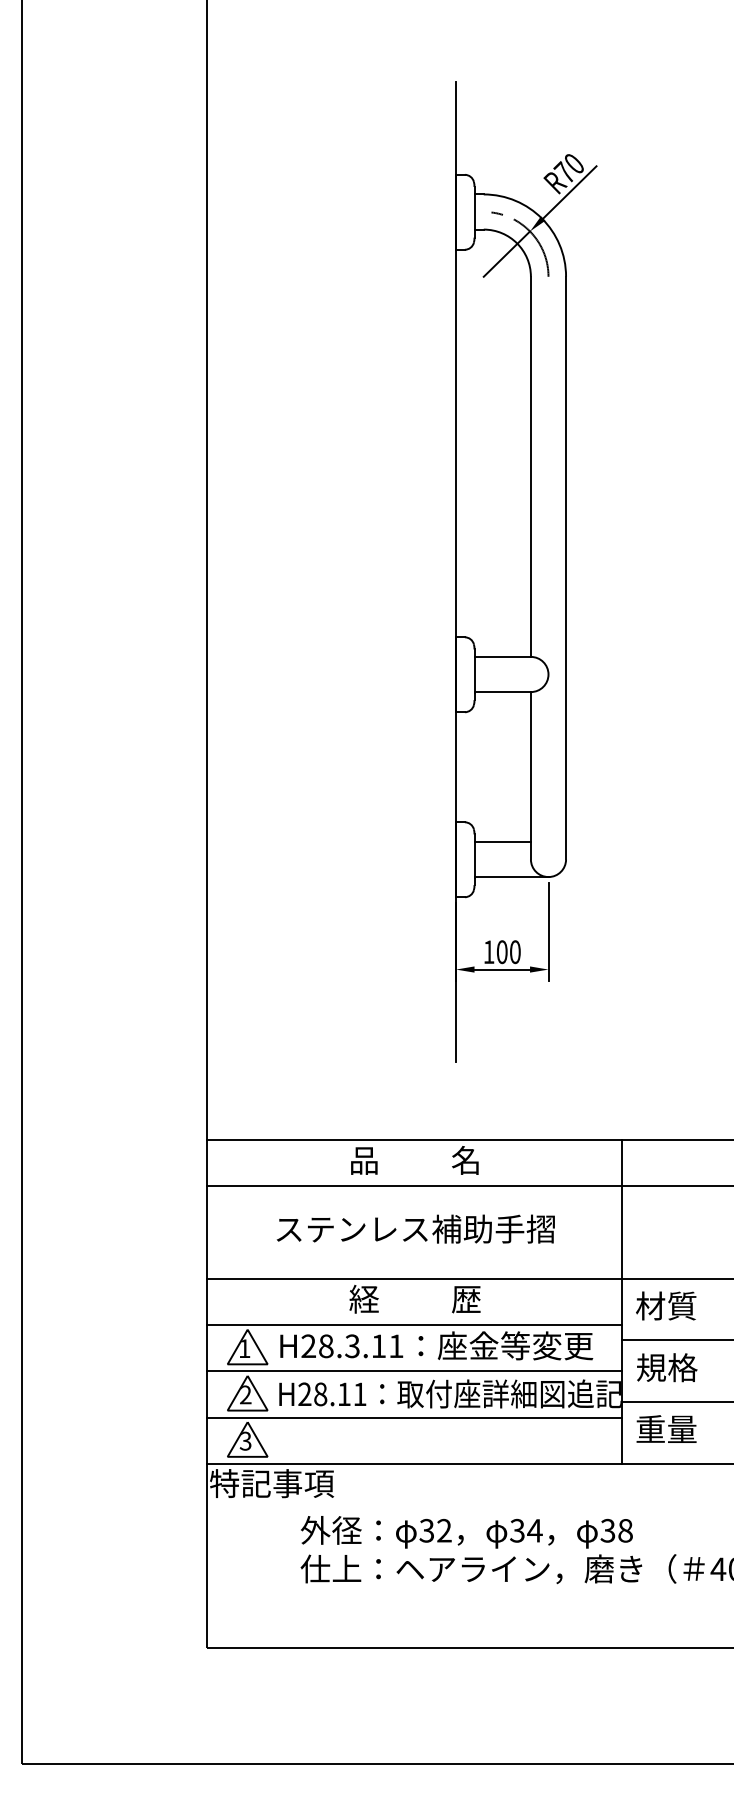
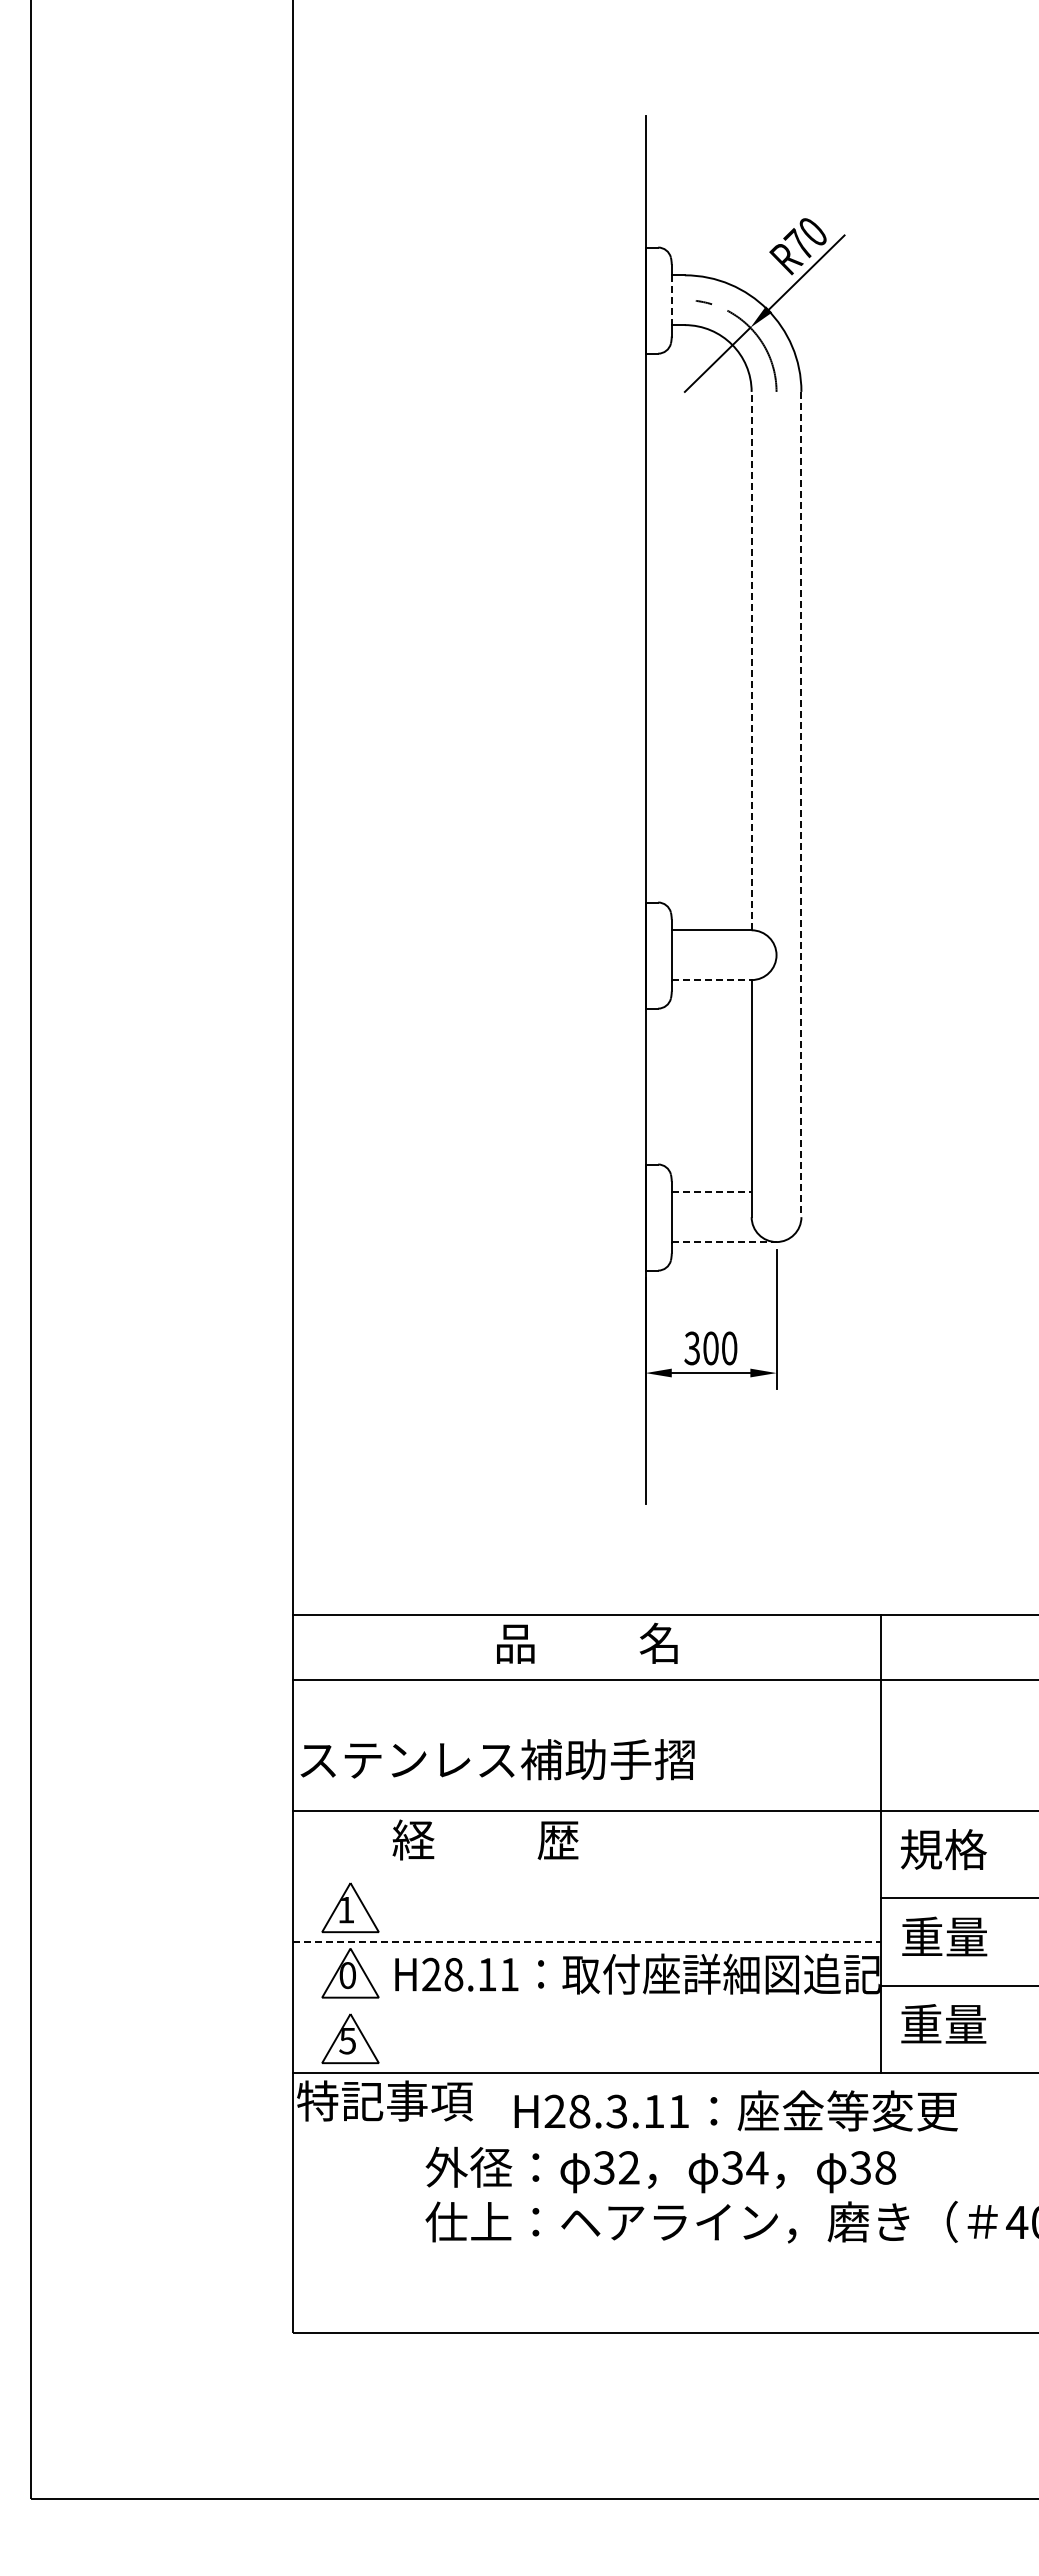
line: (474, 212) -> (671, 301), solid -> dashed
line: (530, 466) -> (751, 660), solid -> dashed
line: (566, 568) -> (801, 804), solid -> dashed
line: (502, 692) -> (711, 980), solid -> dashed
line: (502, 842) -> (711, 1192), solid -> dashed
line: (511, 877) -> (724, 1242), solid -> dashed
text: (488, 952) -> (691, 1348), 100 -> 300
text: (415, 1229) -> (497, 1759), moved
text: (415, 1298) -> (485, 1839), moved
text: (666, 1305) -> (943, 1849), 材質 -> 規格
line: (415, 1325) -> (587, 1876), removed
text: (436, 1345) -> (735, 2110), moved
text: (667, 1367) -> (944, 1936), 規格 -> 重量
line: (415, 1371) -> (587, 1942), solid -> dashed
text: (245, 1394) -> (347, 1975), 2 -> 0
line: (415, 1417) -> (587, 2007), removed
text: (245, 1440) -> (347, 2040), 3 -> 5

